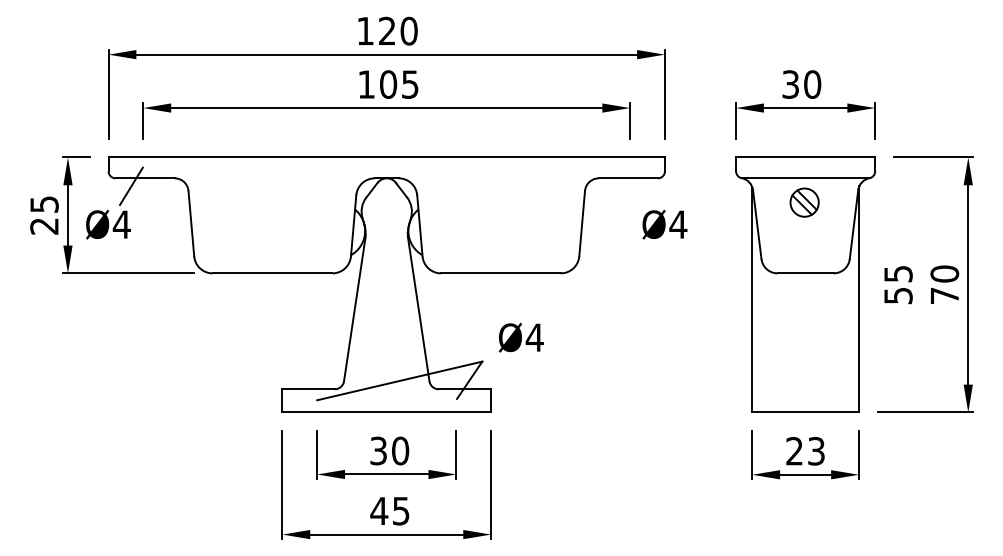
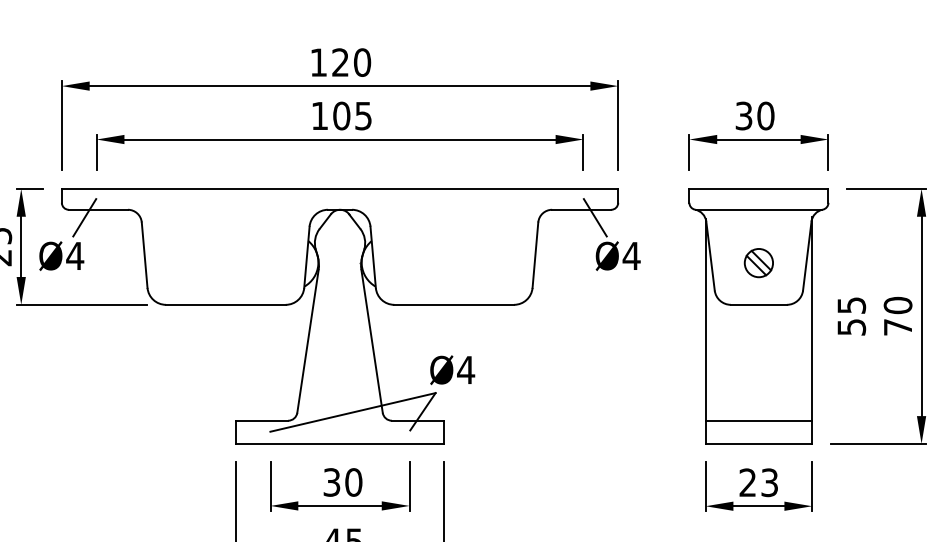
line: (641, 185) -> (594, 216), added
part: (804, 202) -> (758, 262), moved
text: (521, 337) -> (452, 369), moved
line: (805, 389) -> (758, 420), added

